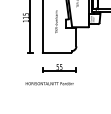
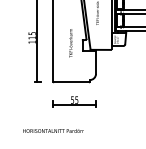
text: (49, 83) -> (53, 130), moved

